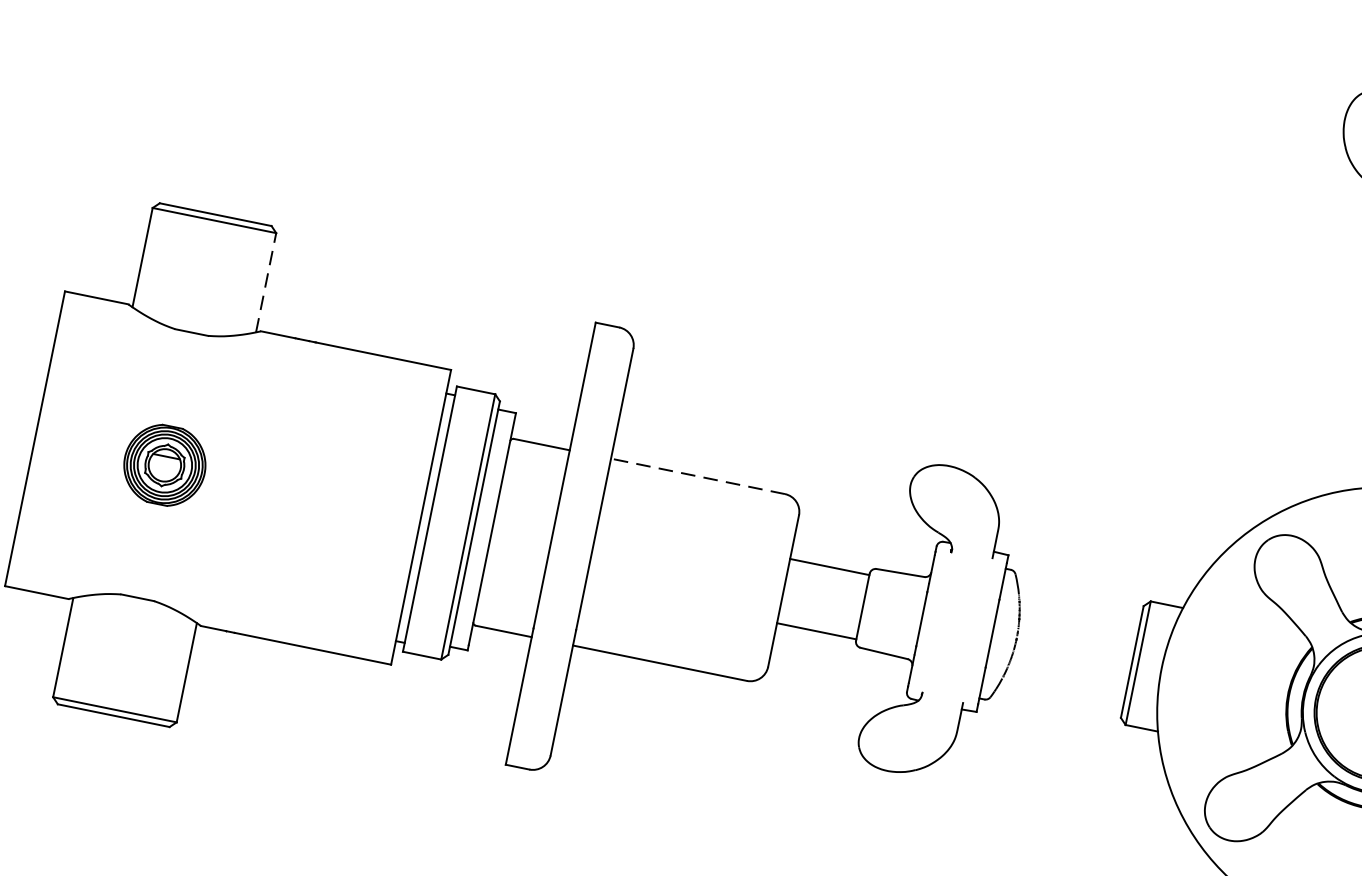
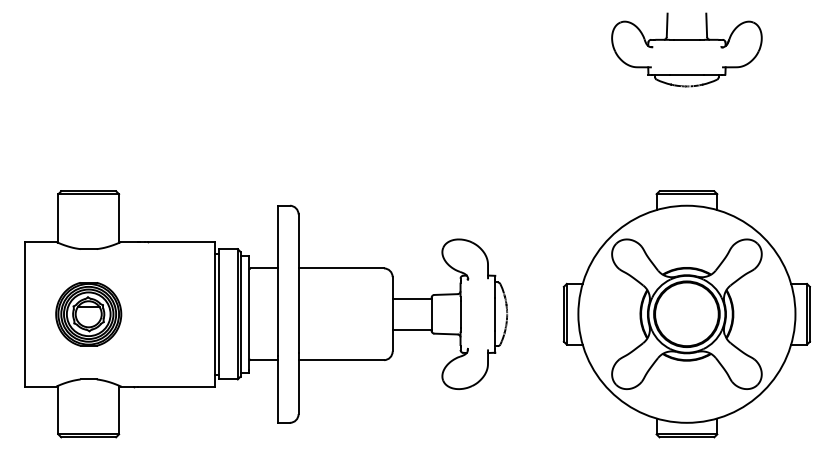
line: (267, 282) -> (119, 218), dashed -> solid
part: (164, 465) -> (88, 314), size x1.67
line: (698, 476) -> (341, 268), dashed -> solid

